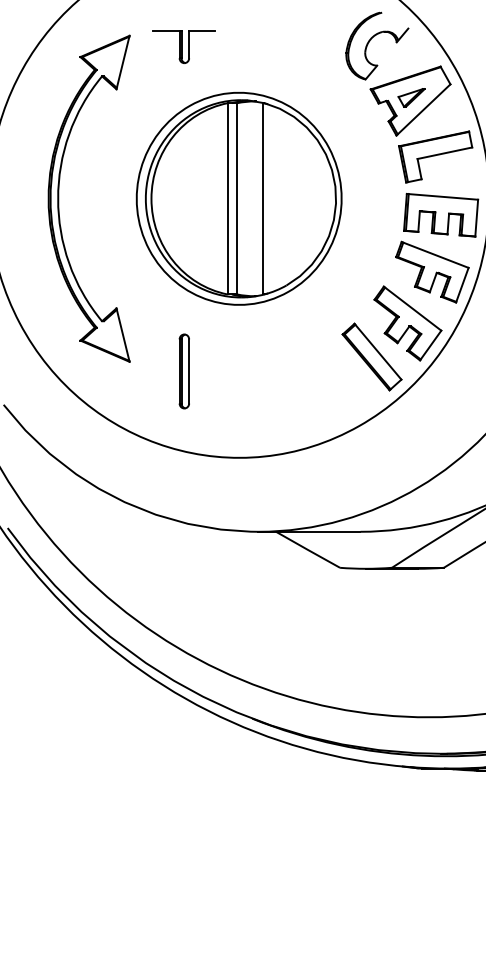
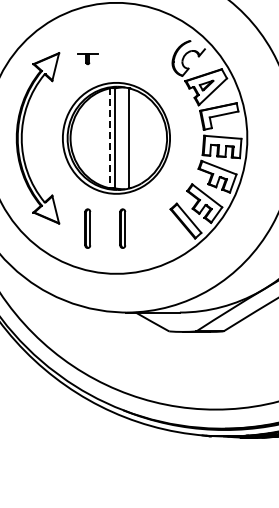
part: (183, 48) -> (87, 59), size x0.6
line: (227, 199) -> (110, 138), solid -> dashed
part: (250, 371) -> (122, 228), added

